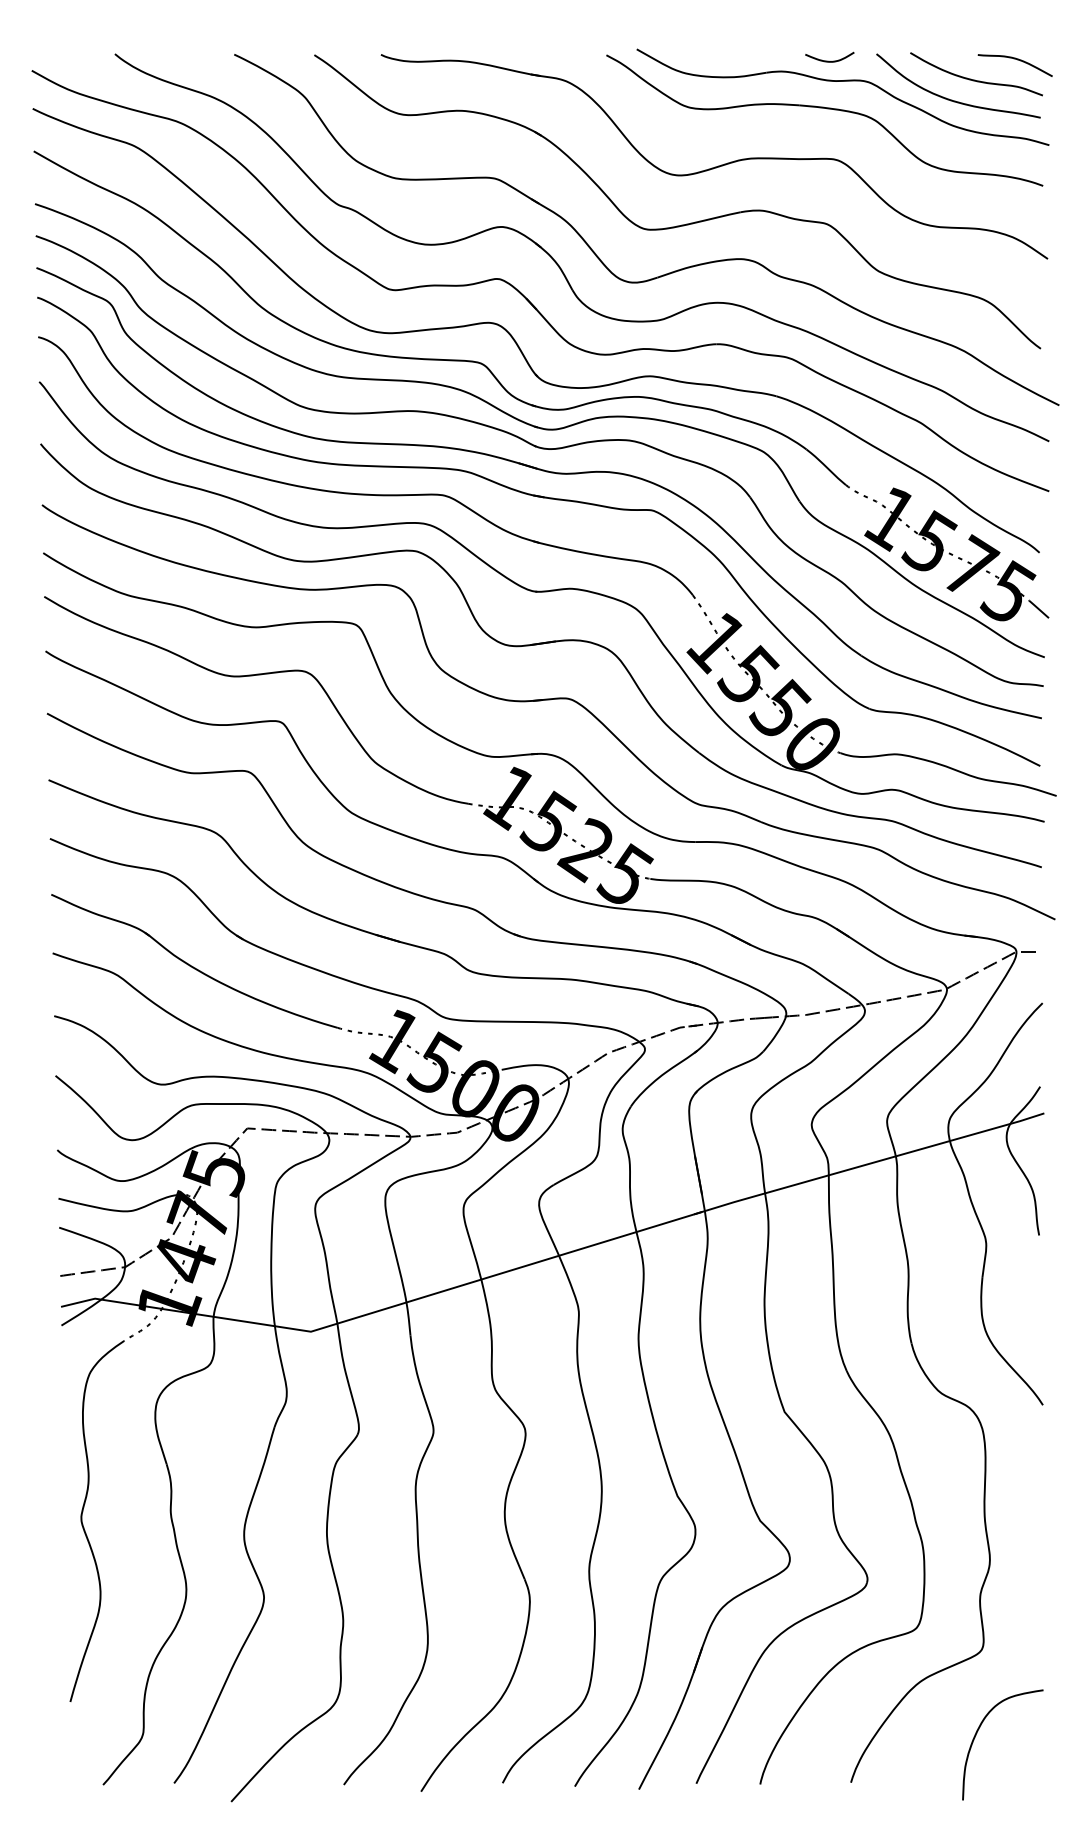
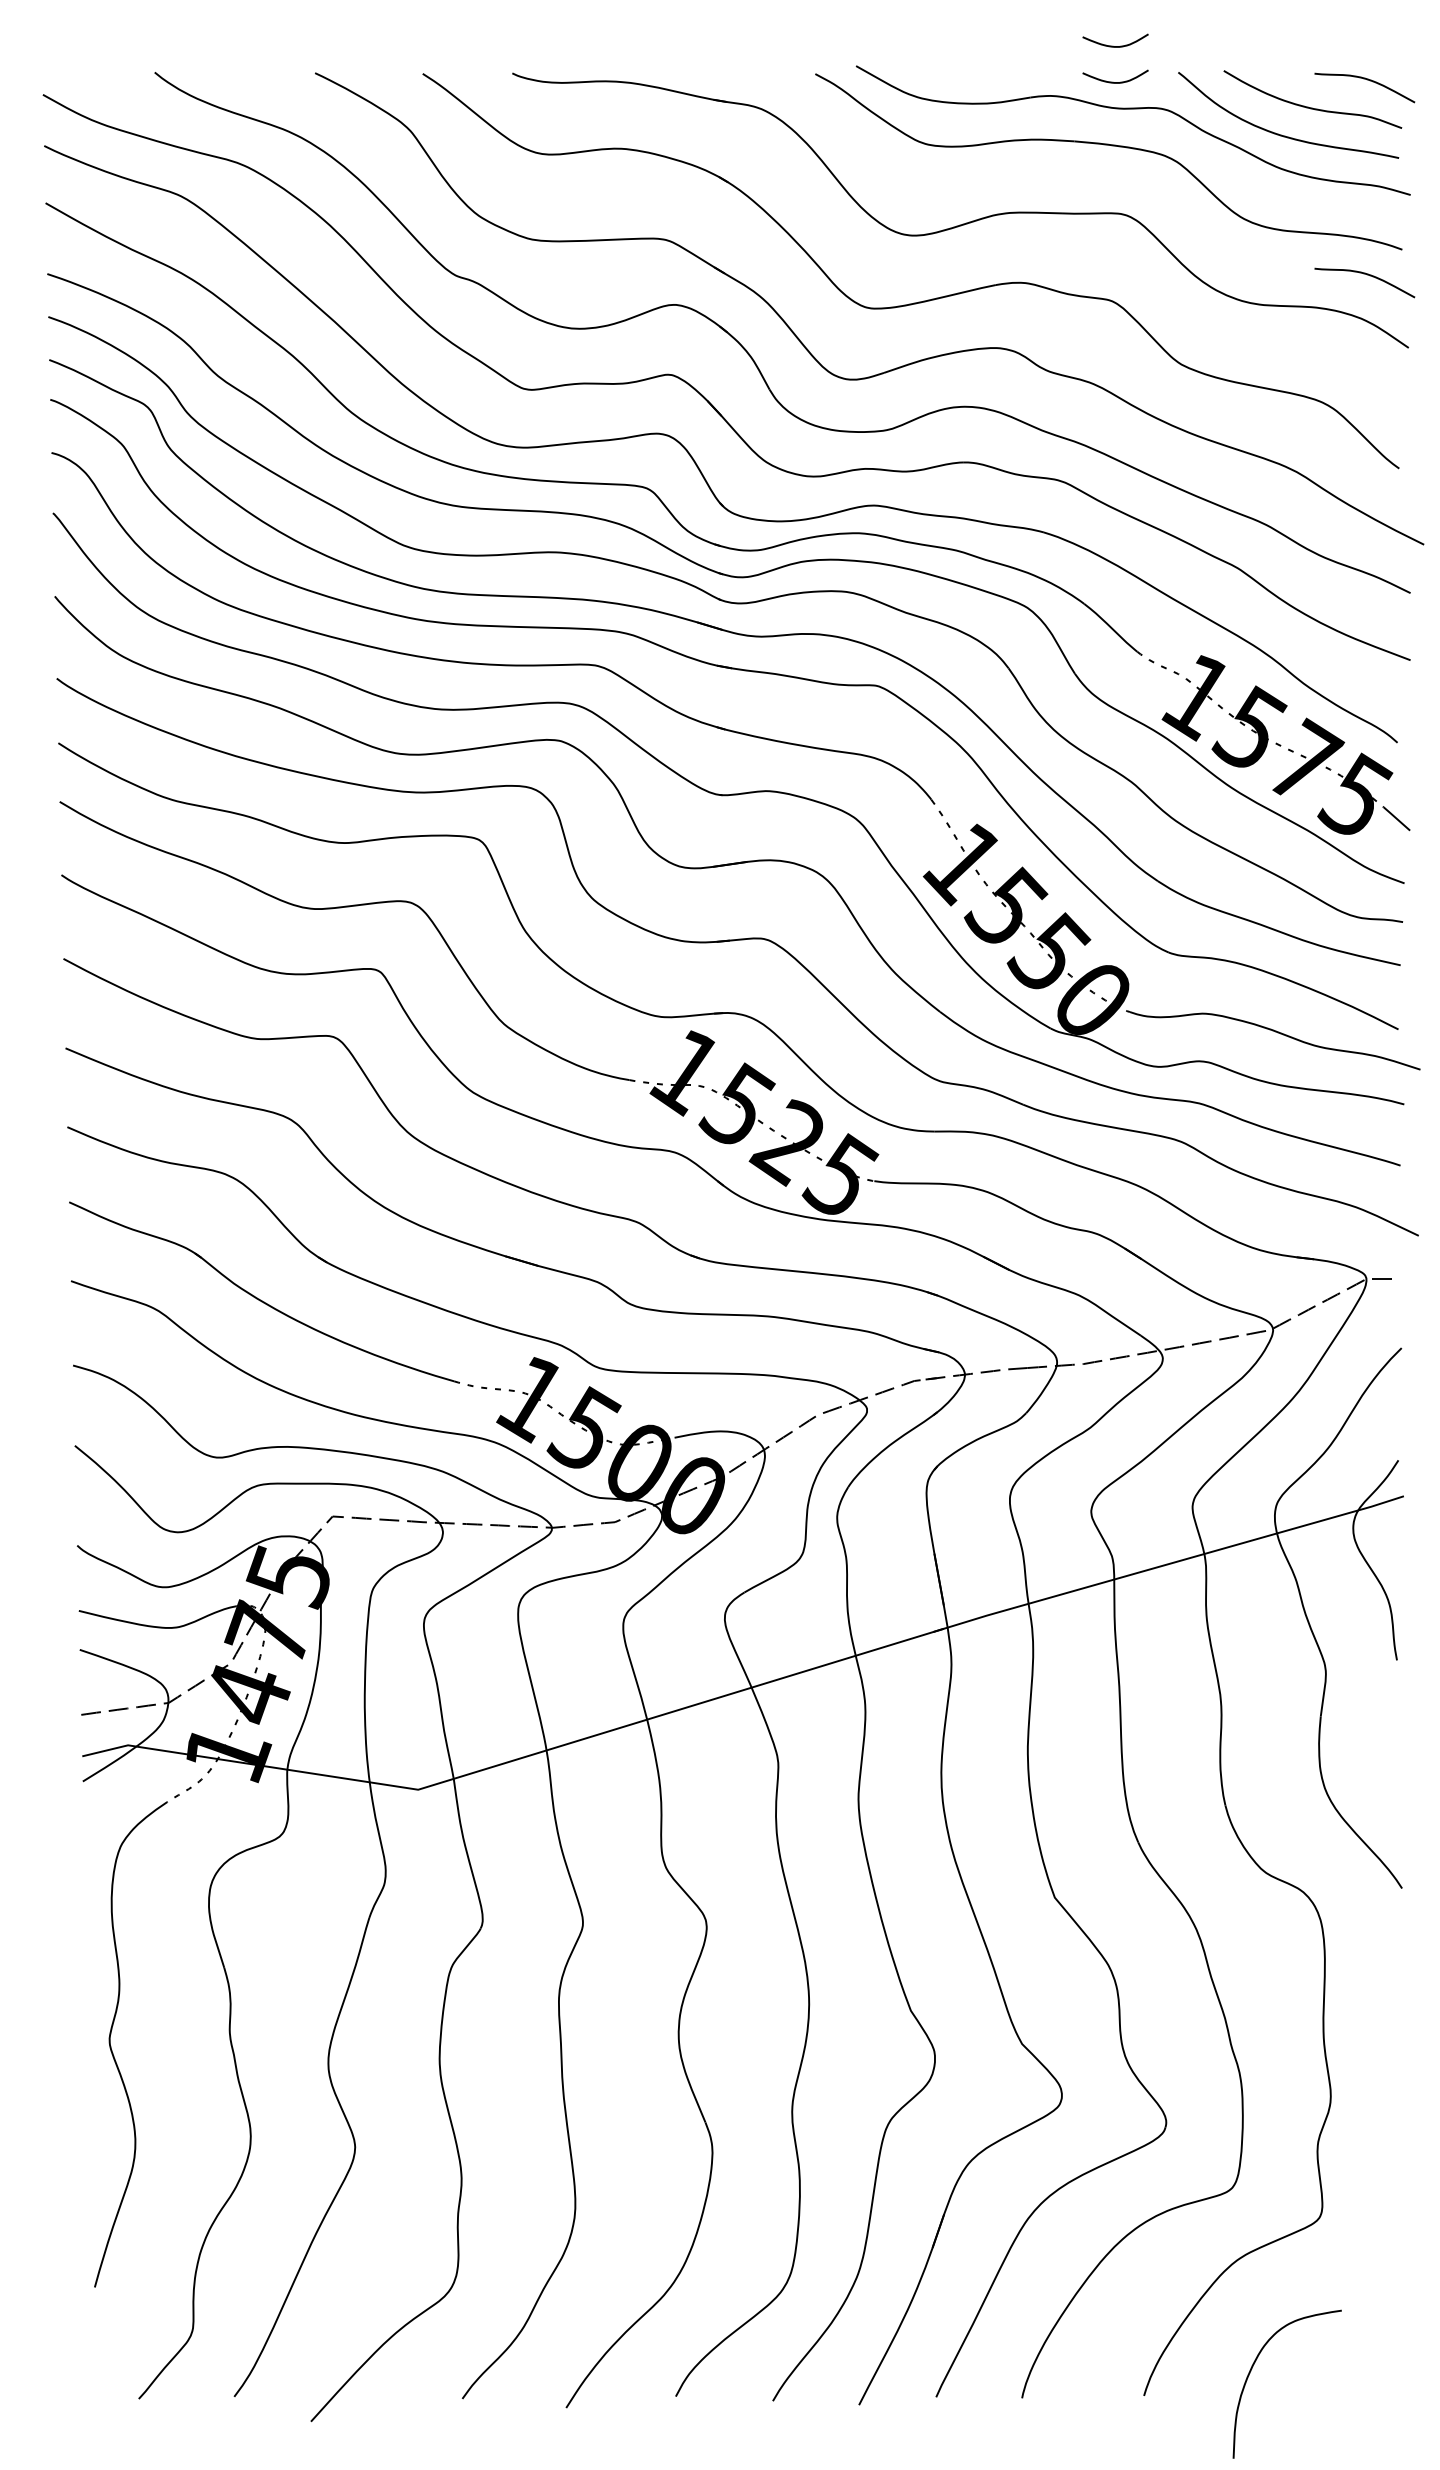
curve: (828, 34) -> (1113, 45), added
curve: (1017, 205) -> (1367, 275), added
curve: (976, 1735) -> (1251, 2371), moved

